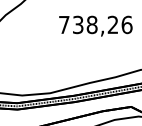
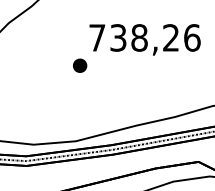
part: (52, 42) -> (79, 64), added

